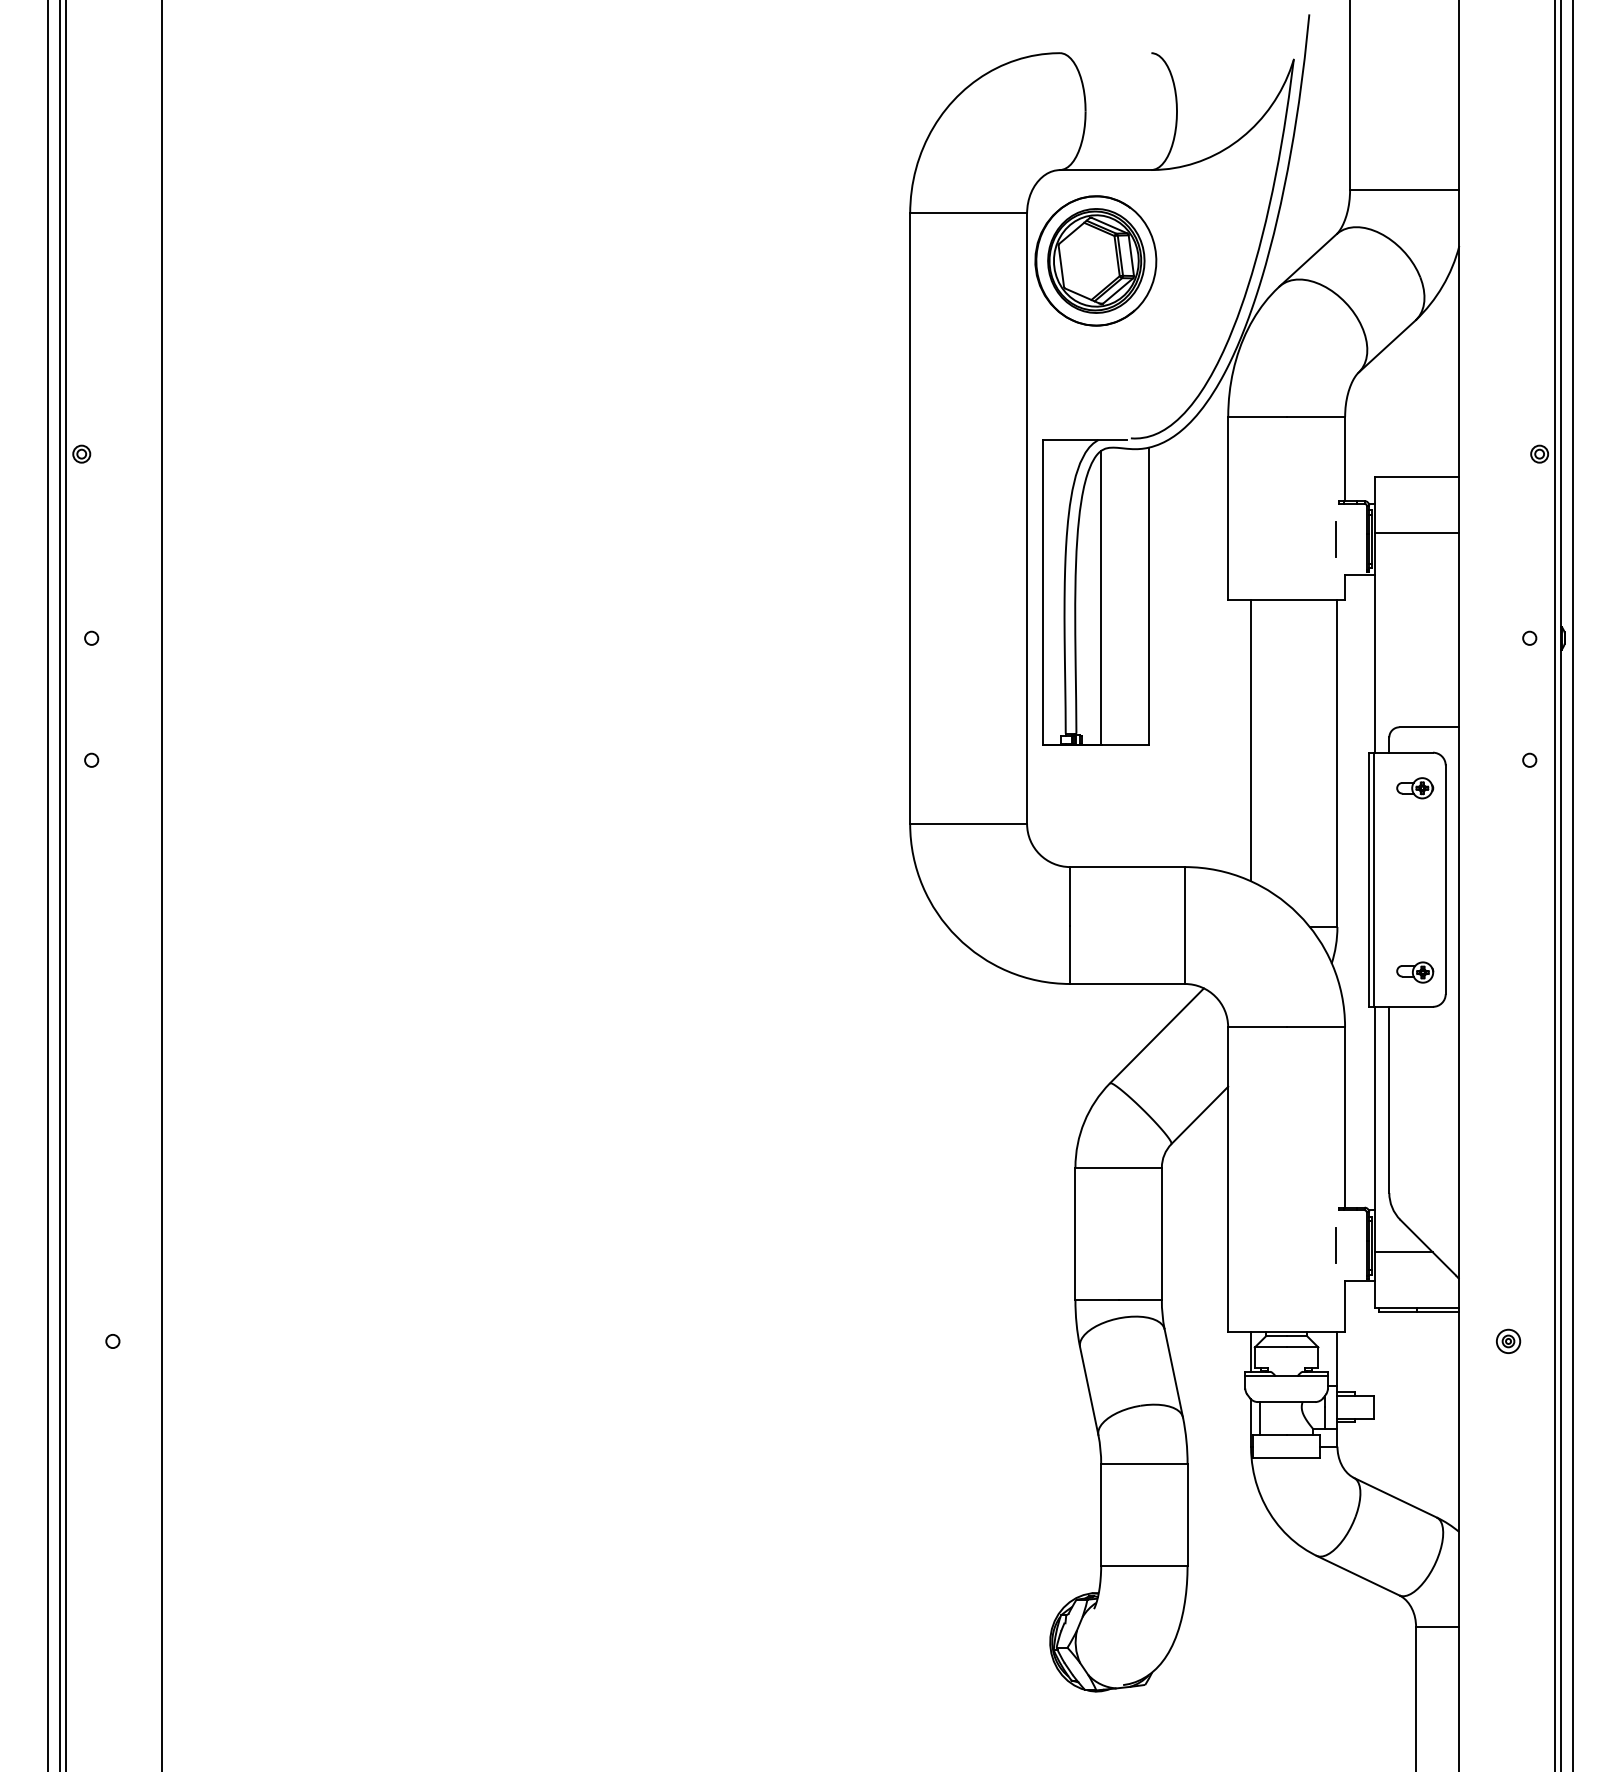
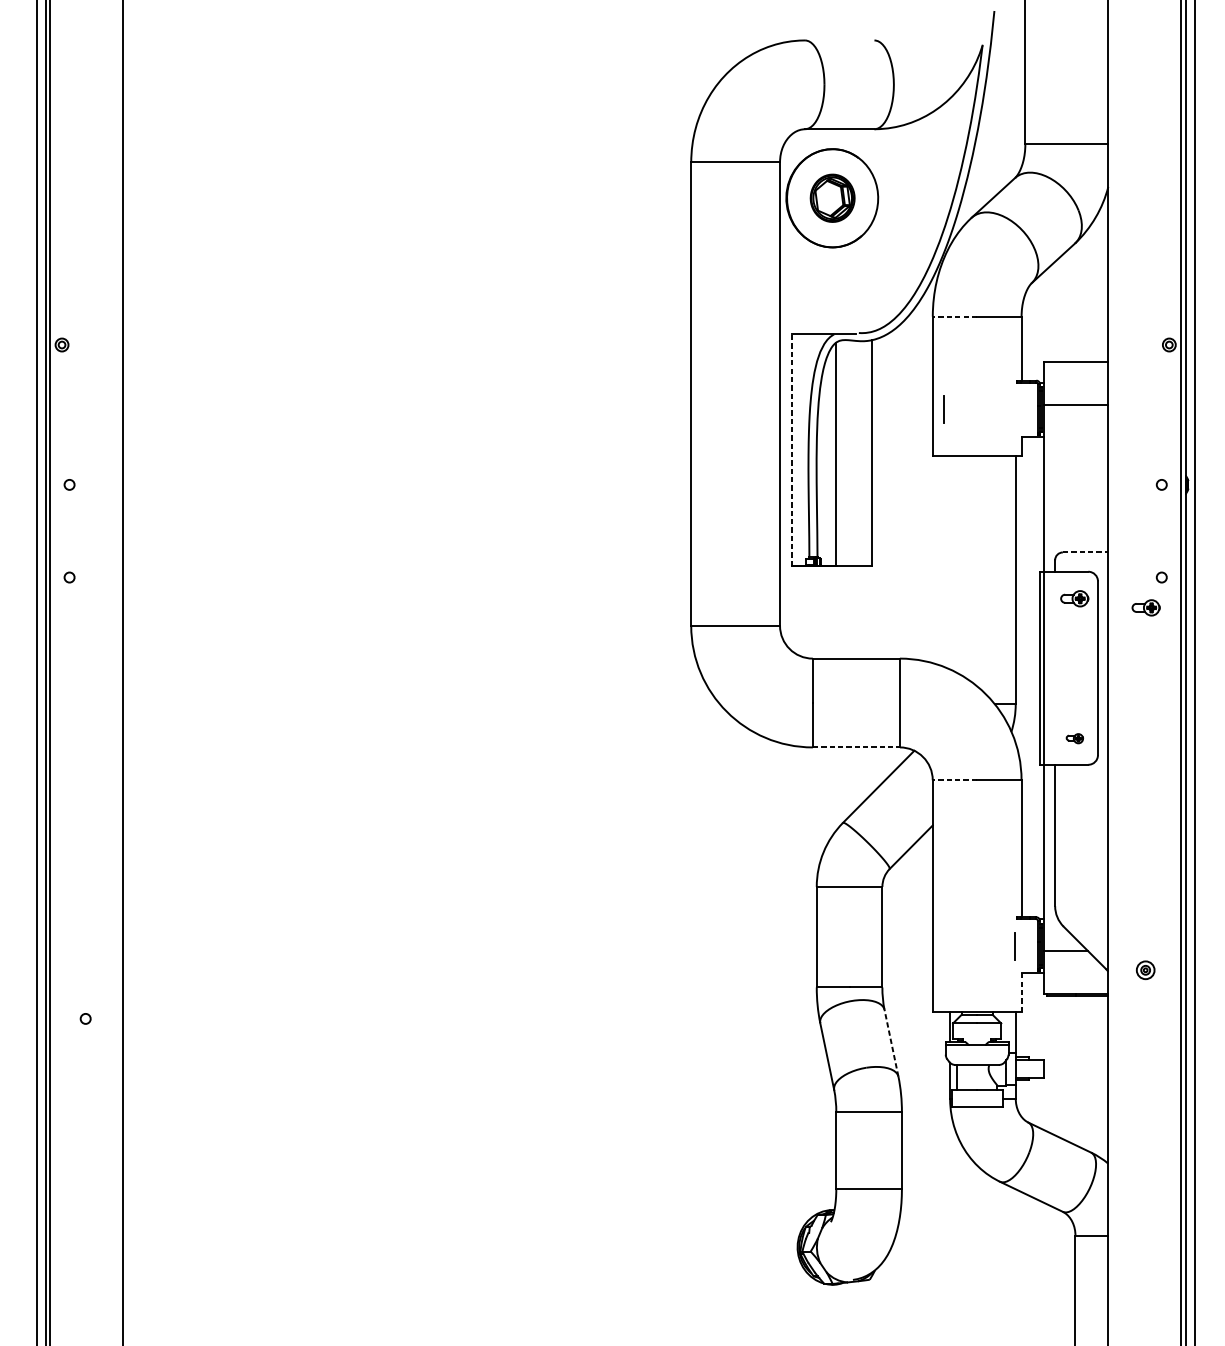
part: (1096, 260) -> (832, 197), size x0.6
line: (1256, 416) -> (954, 316), solid -> dashed
line: (1335, 539) -> (943, 409), moved
line: (1042, 592) -> (791, 450), solid -> dashed
line: (1429, 727) -> (1085, 552), solid -> dashed
line: (1251, 740) -> (950, 562), removed
part: (1509, 800) -> (1146, 608), added
part: (1415, 972) -> (1075, 738), size x0.6
line: (1128, 983) -> (857, 747), solid -> dashed
line: (1256, 1027) -> (954, 780), solid -> dashed
line: (1345, 1306) -> (1021, 992), solid -> dashed
part: (1508, 1340) -> (1145, 969), moved
line: (1173, 1373) -> (891, 1043), solid -> dashed

